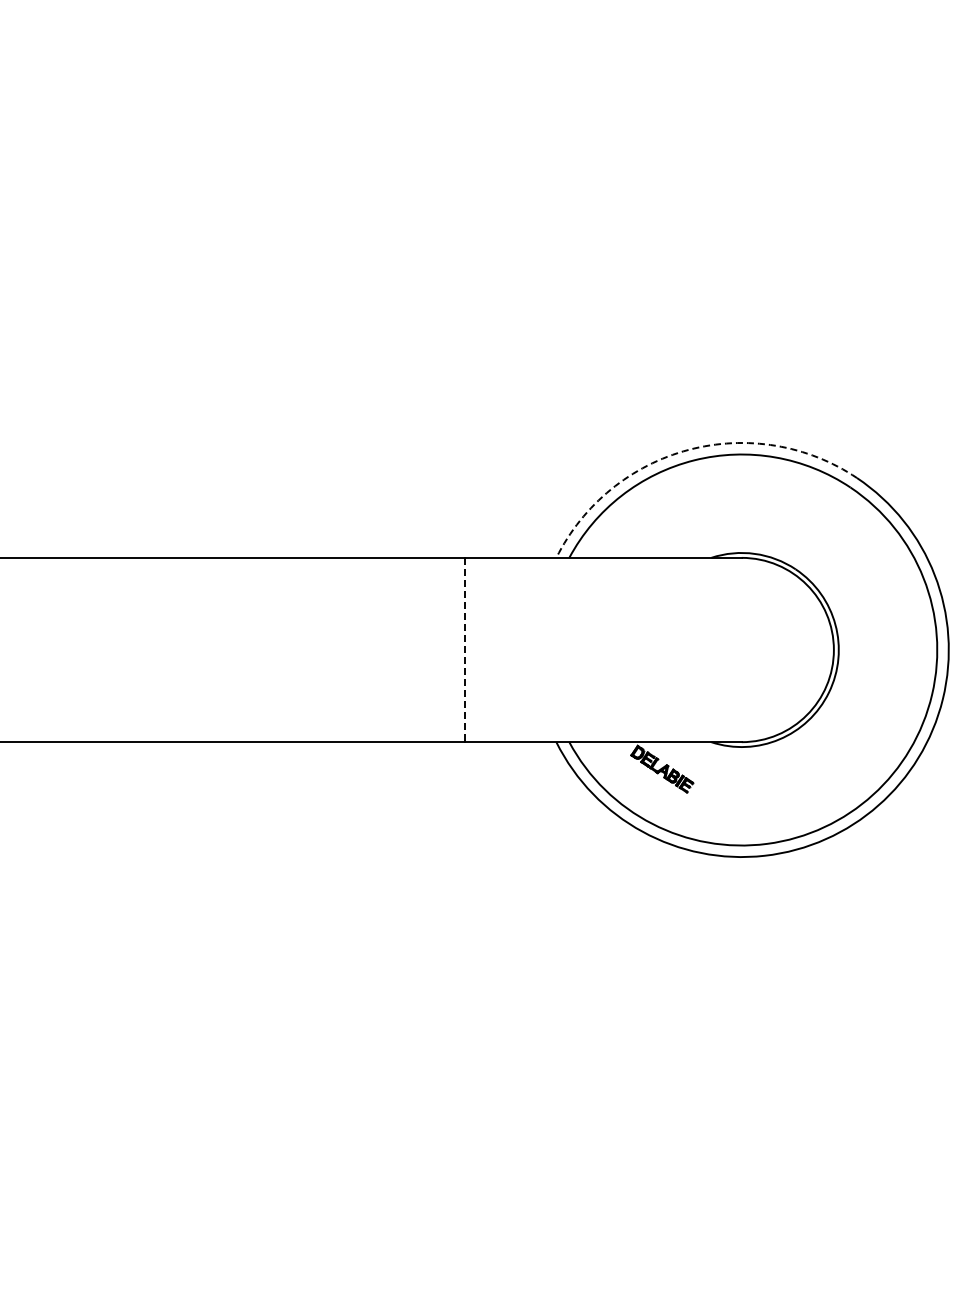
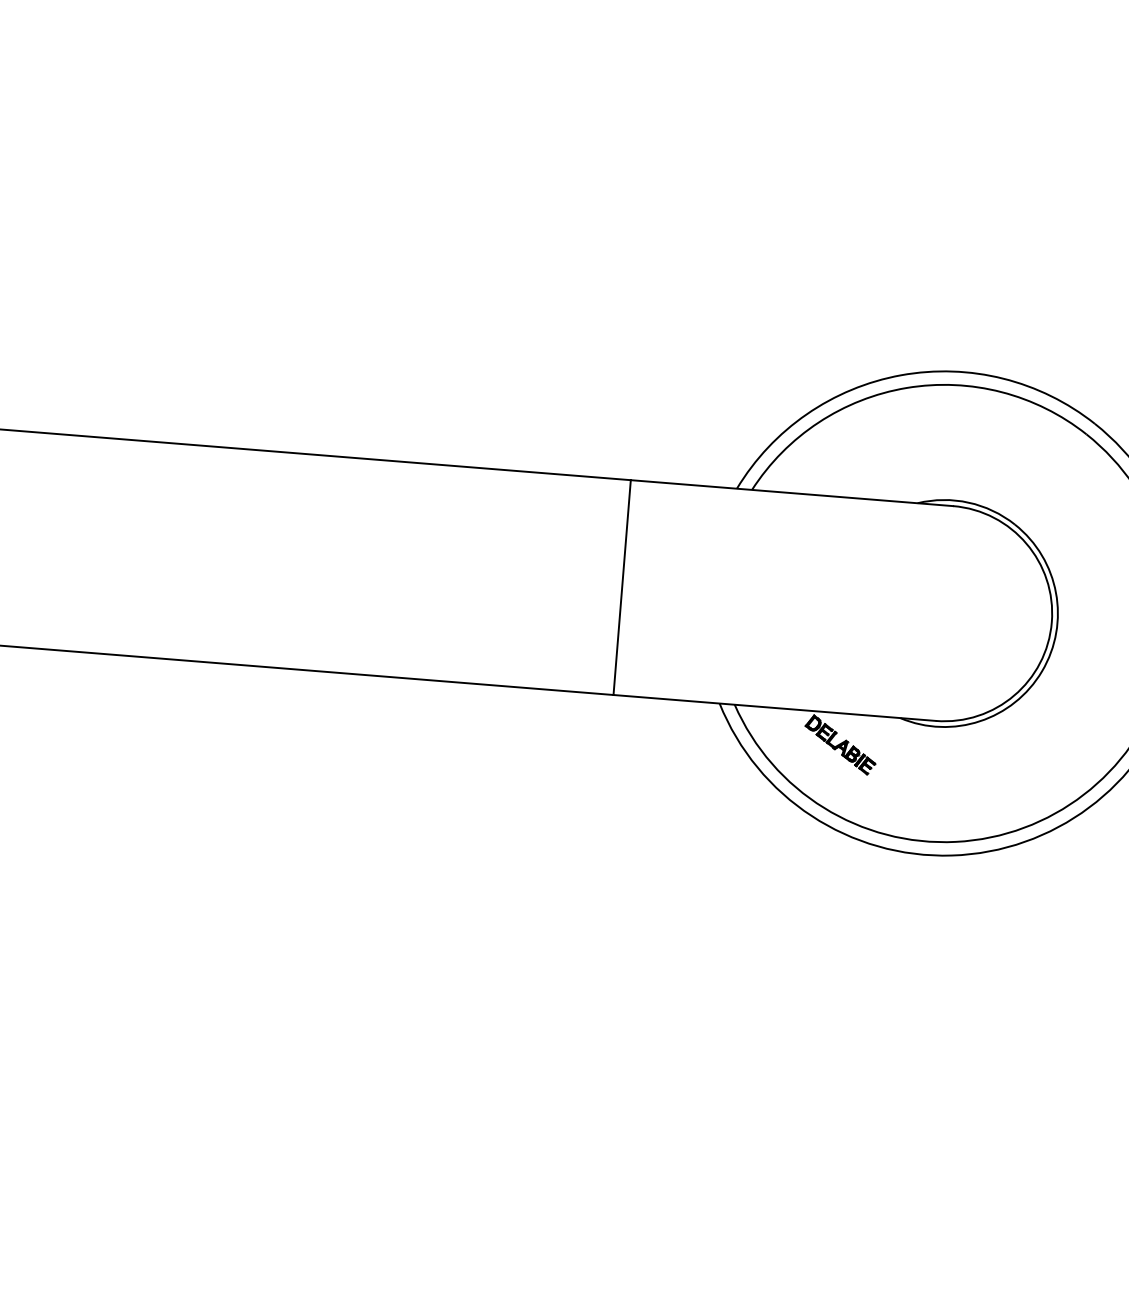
arc: (688, 449) -> (901, 374), dashed -> solid
line: (465, 650) -> (622, 588), dashed -> solid

